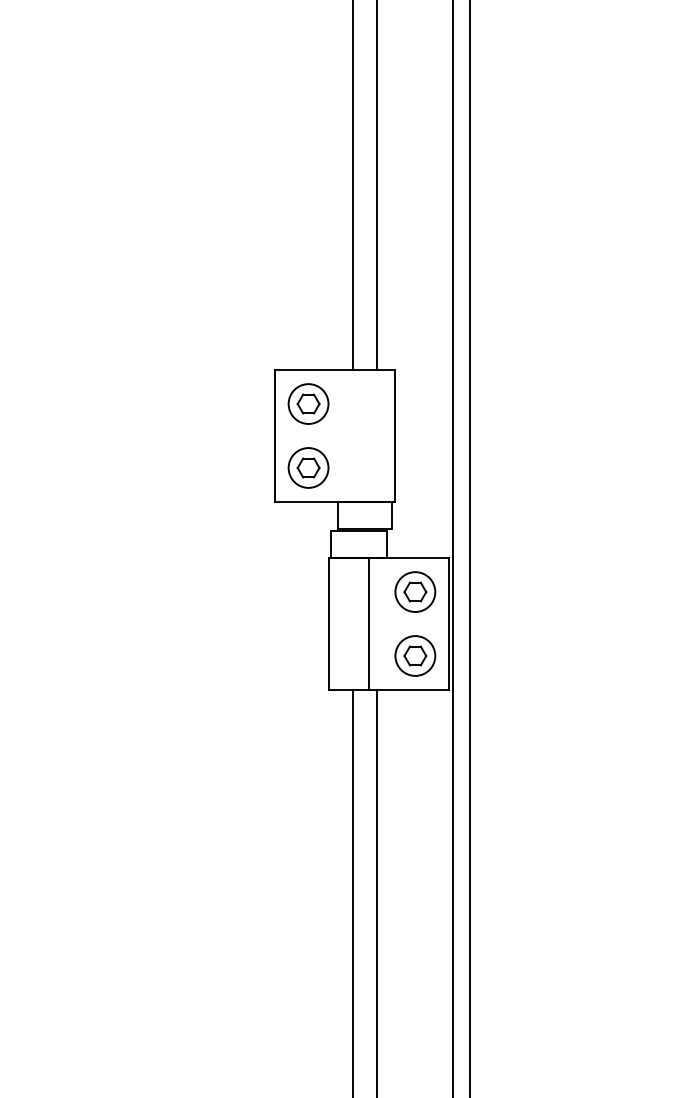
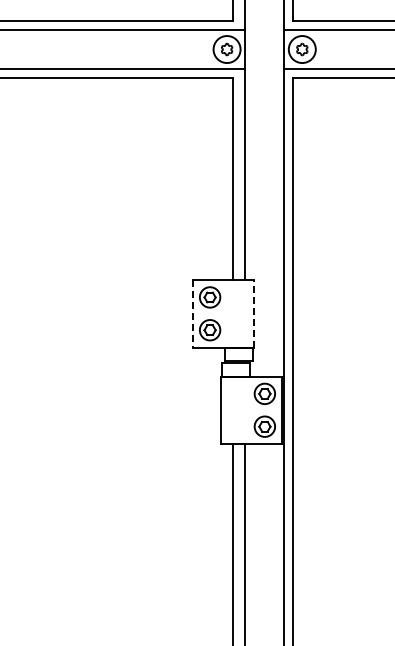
line: (274, 435) -> (192, 313), solid -> dashed
line: (395, 435) -> (254, 313), solid -> dashed
line: (369, 624) -> (241, 410), removed

